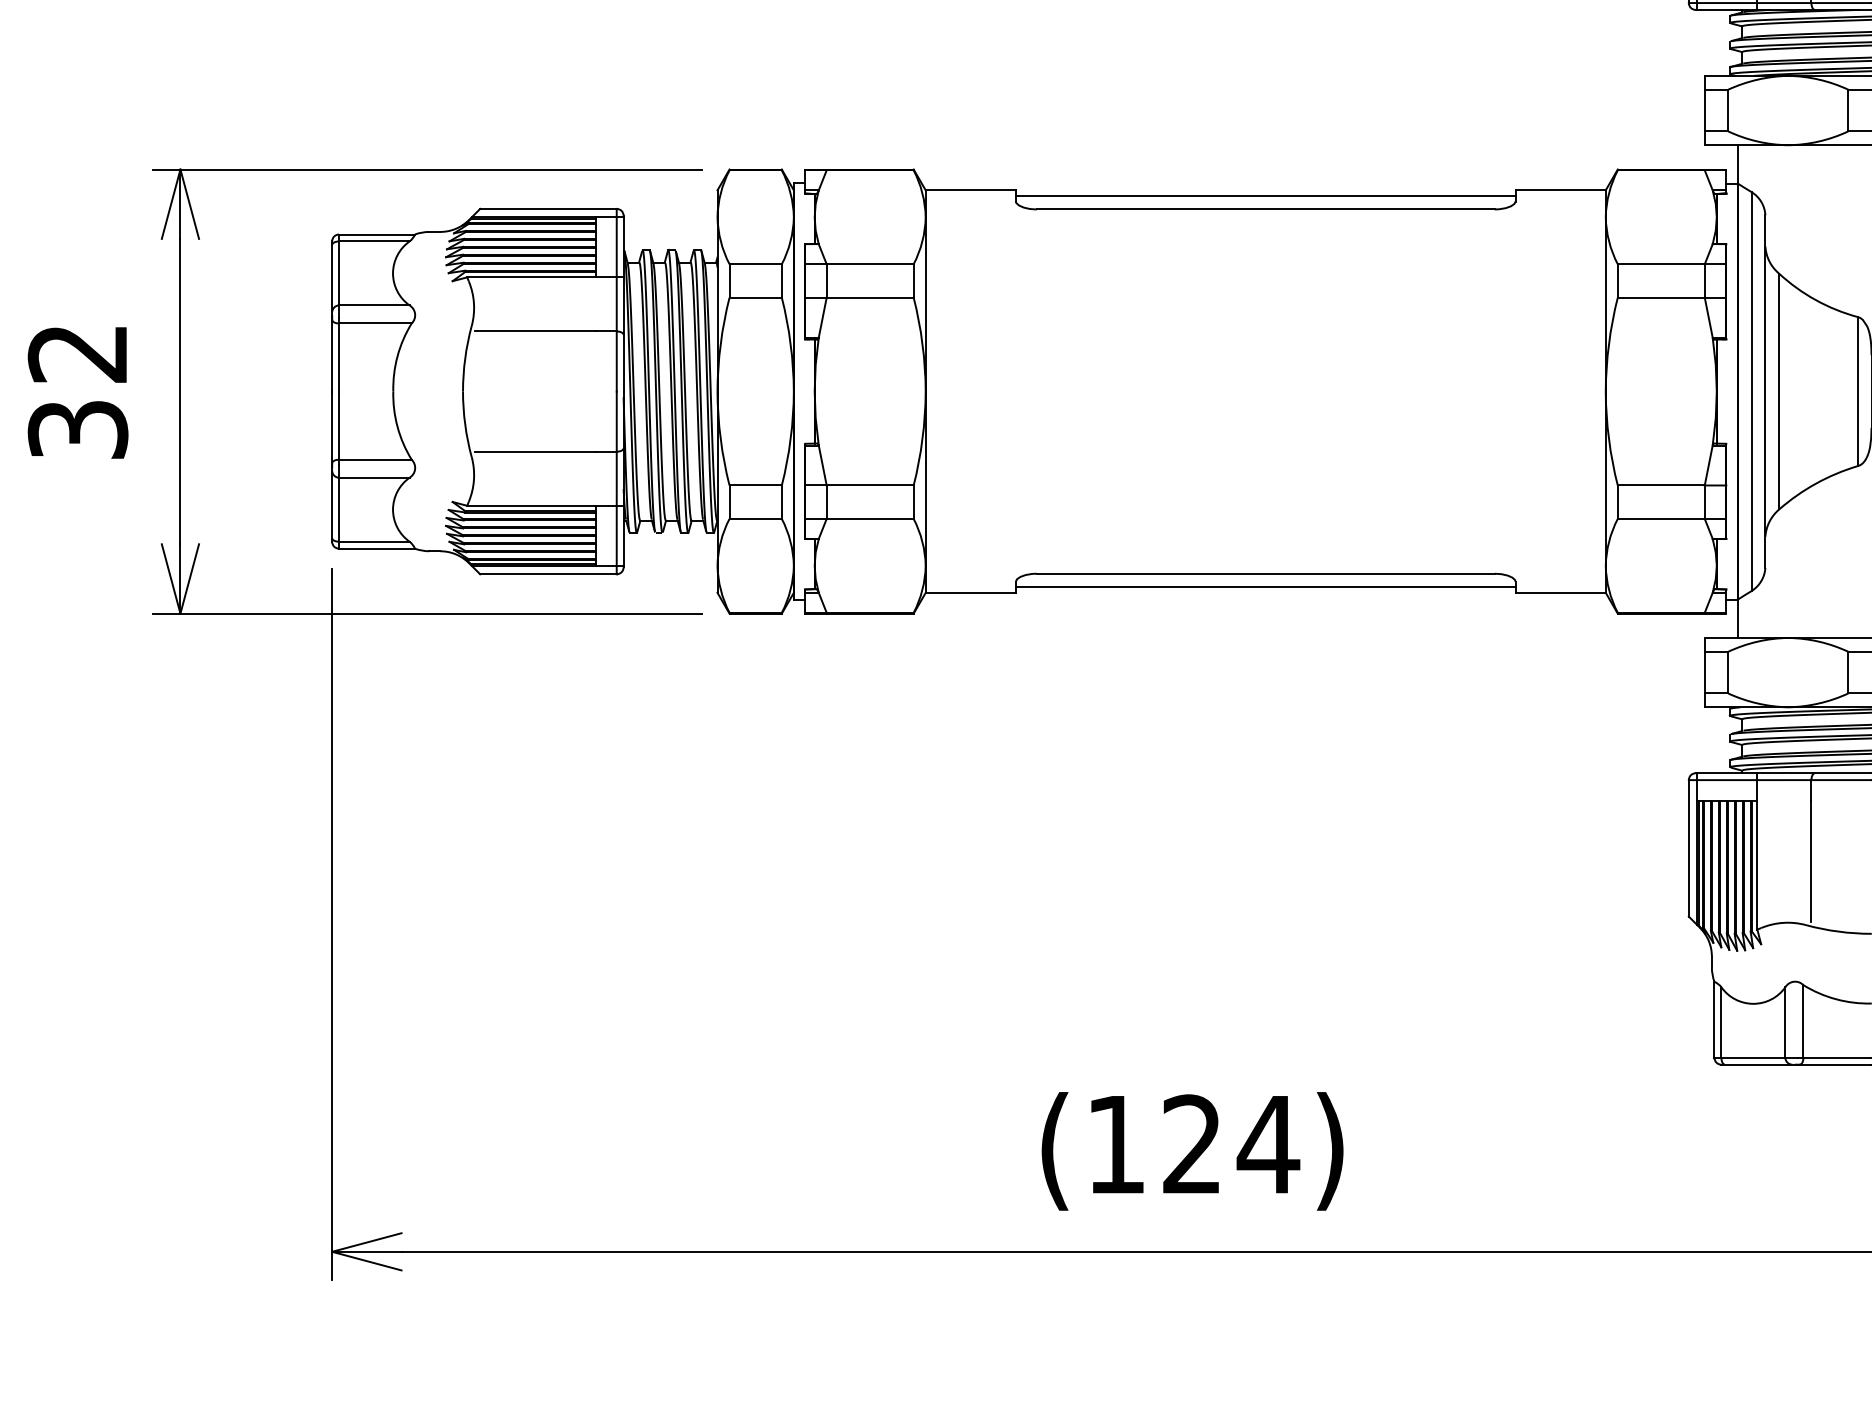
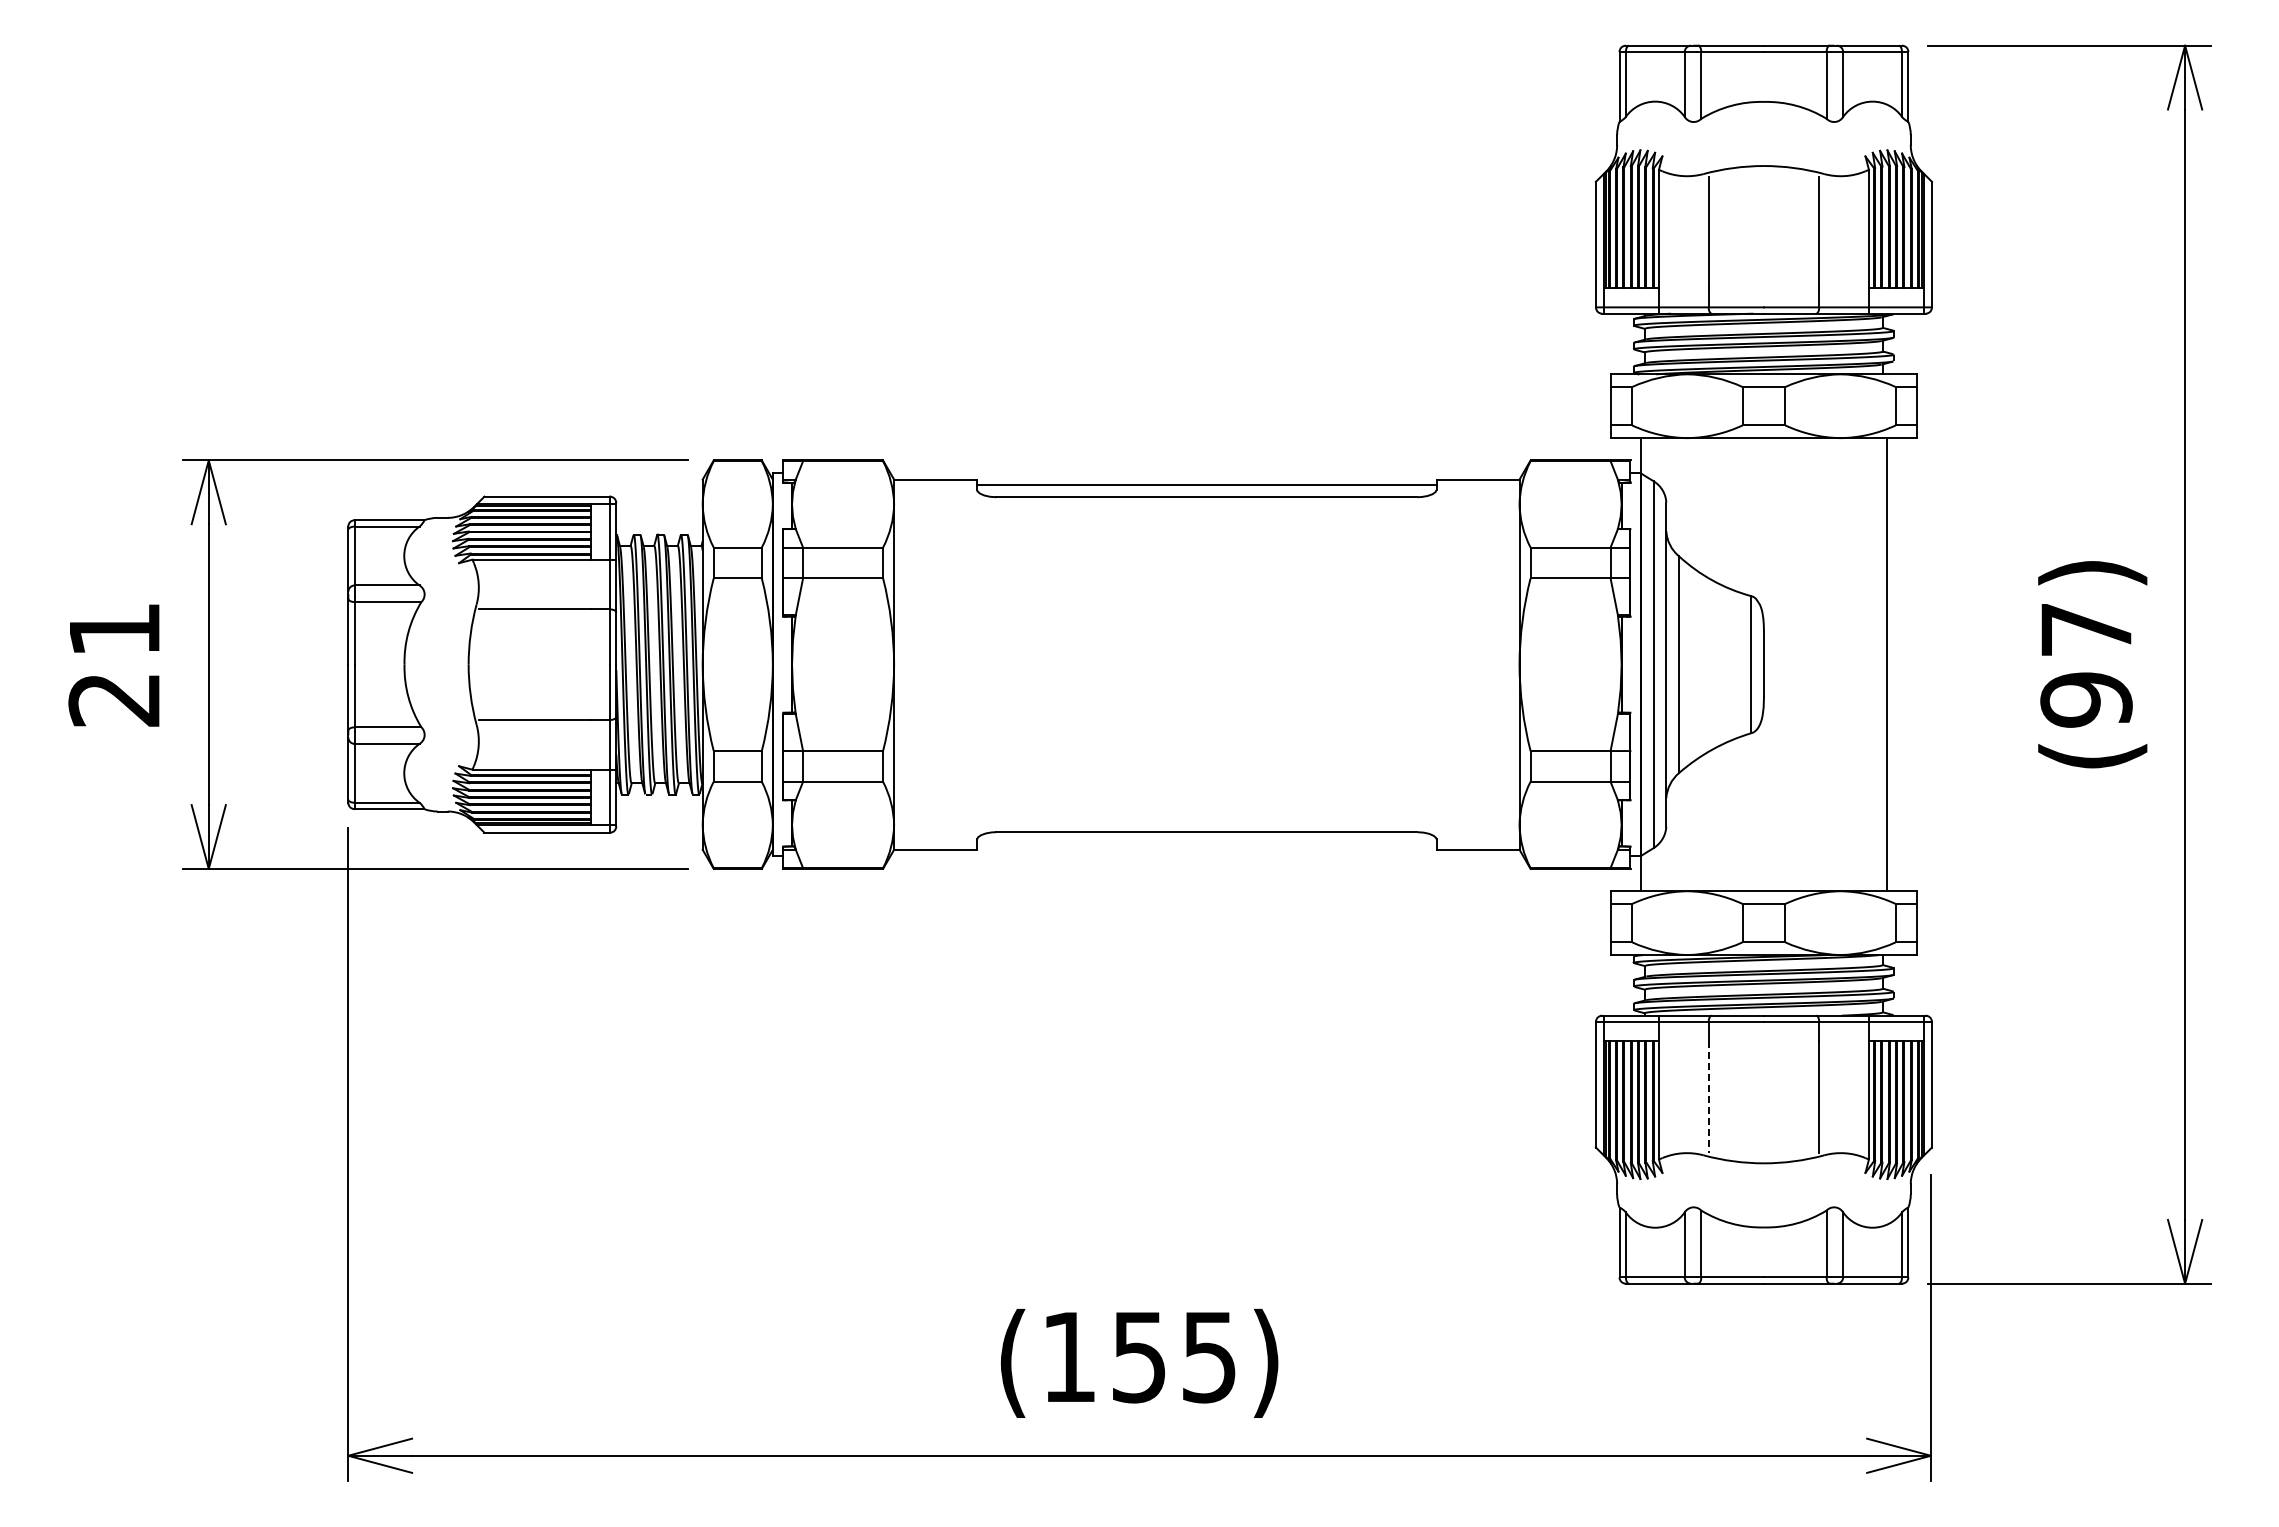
text: (77, 392) -> (114, 665), 32 -> 21
line: (1265, 587) -> (1206, 844), removed
line: (1811, 861) -> (1708, 1096), solid -> dashed
text: (1231, 1144) -> (1175, 1357), (124) -> (155)

